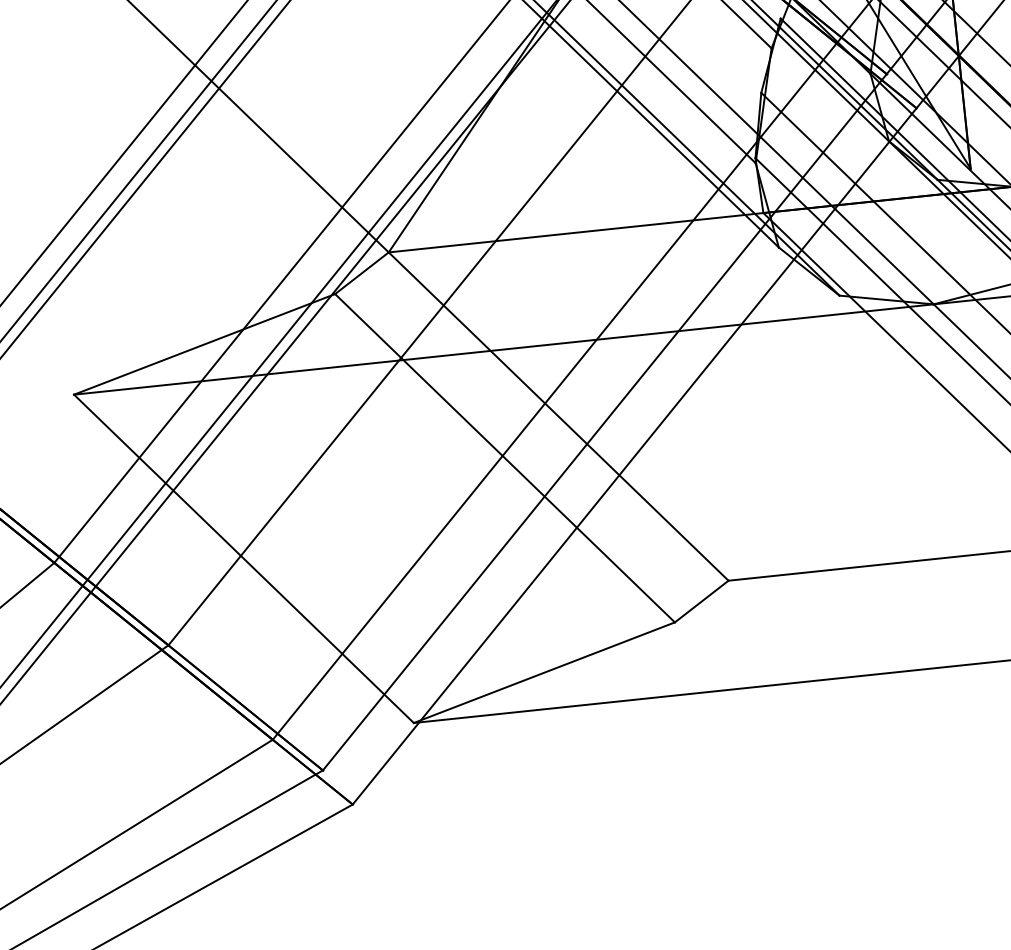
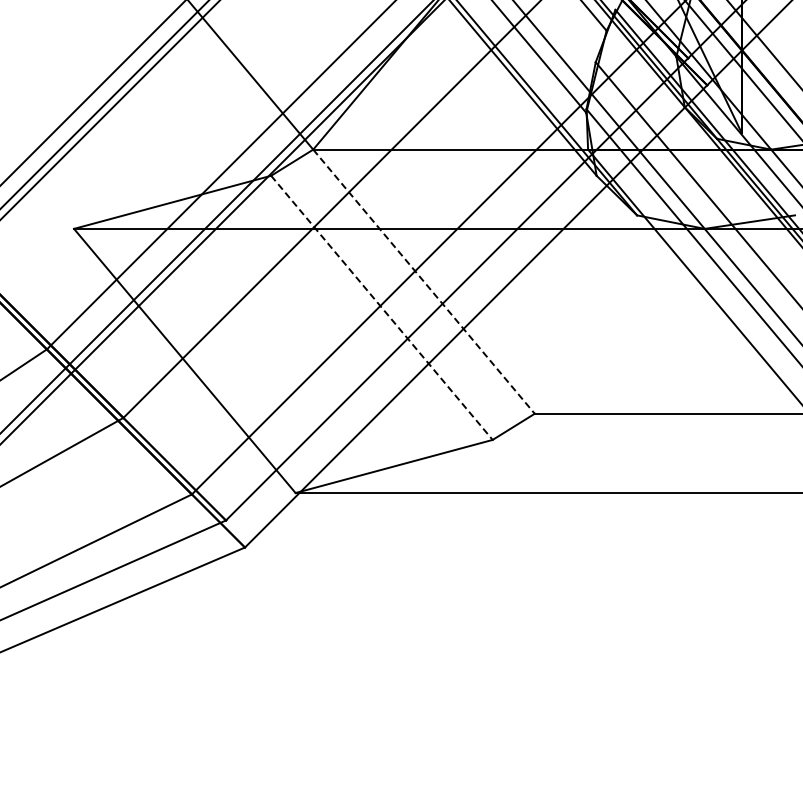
line: (559, 417) -> (424, 282), solid -> dashed
line: (505, 459) -> (382, 308), solid -> dashed

